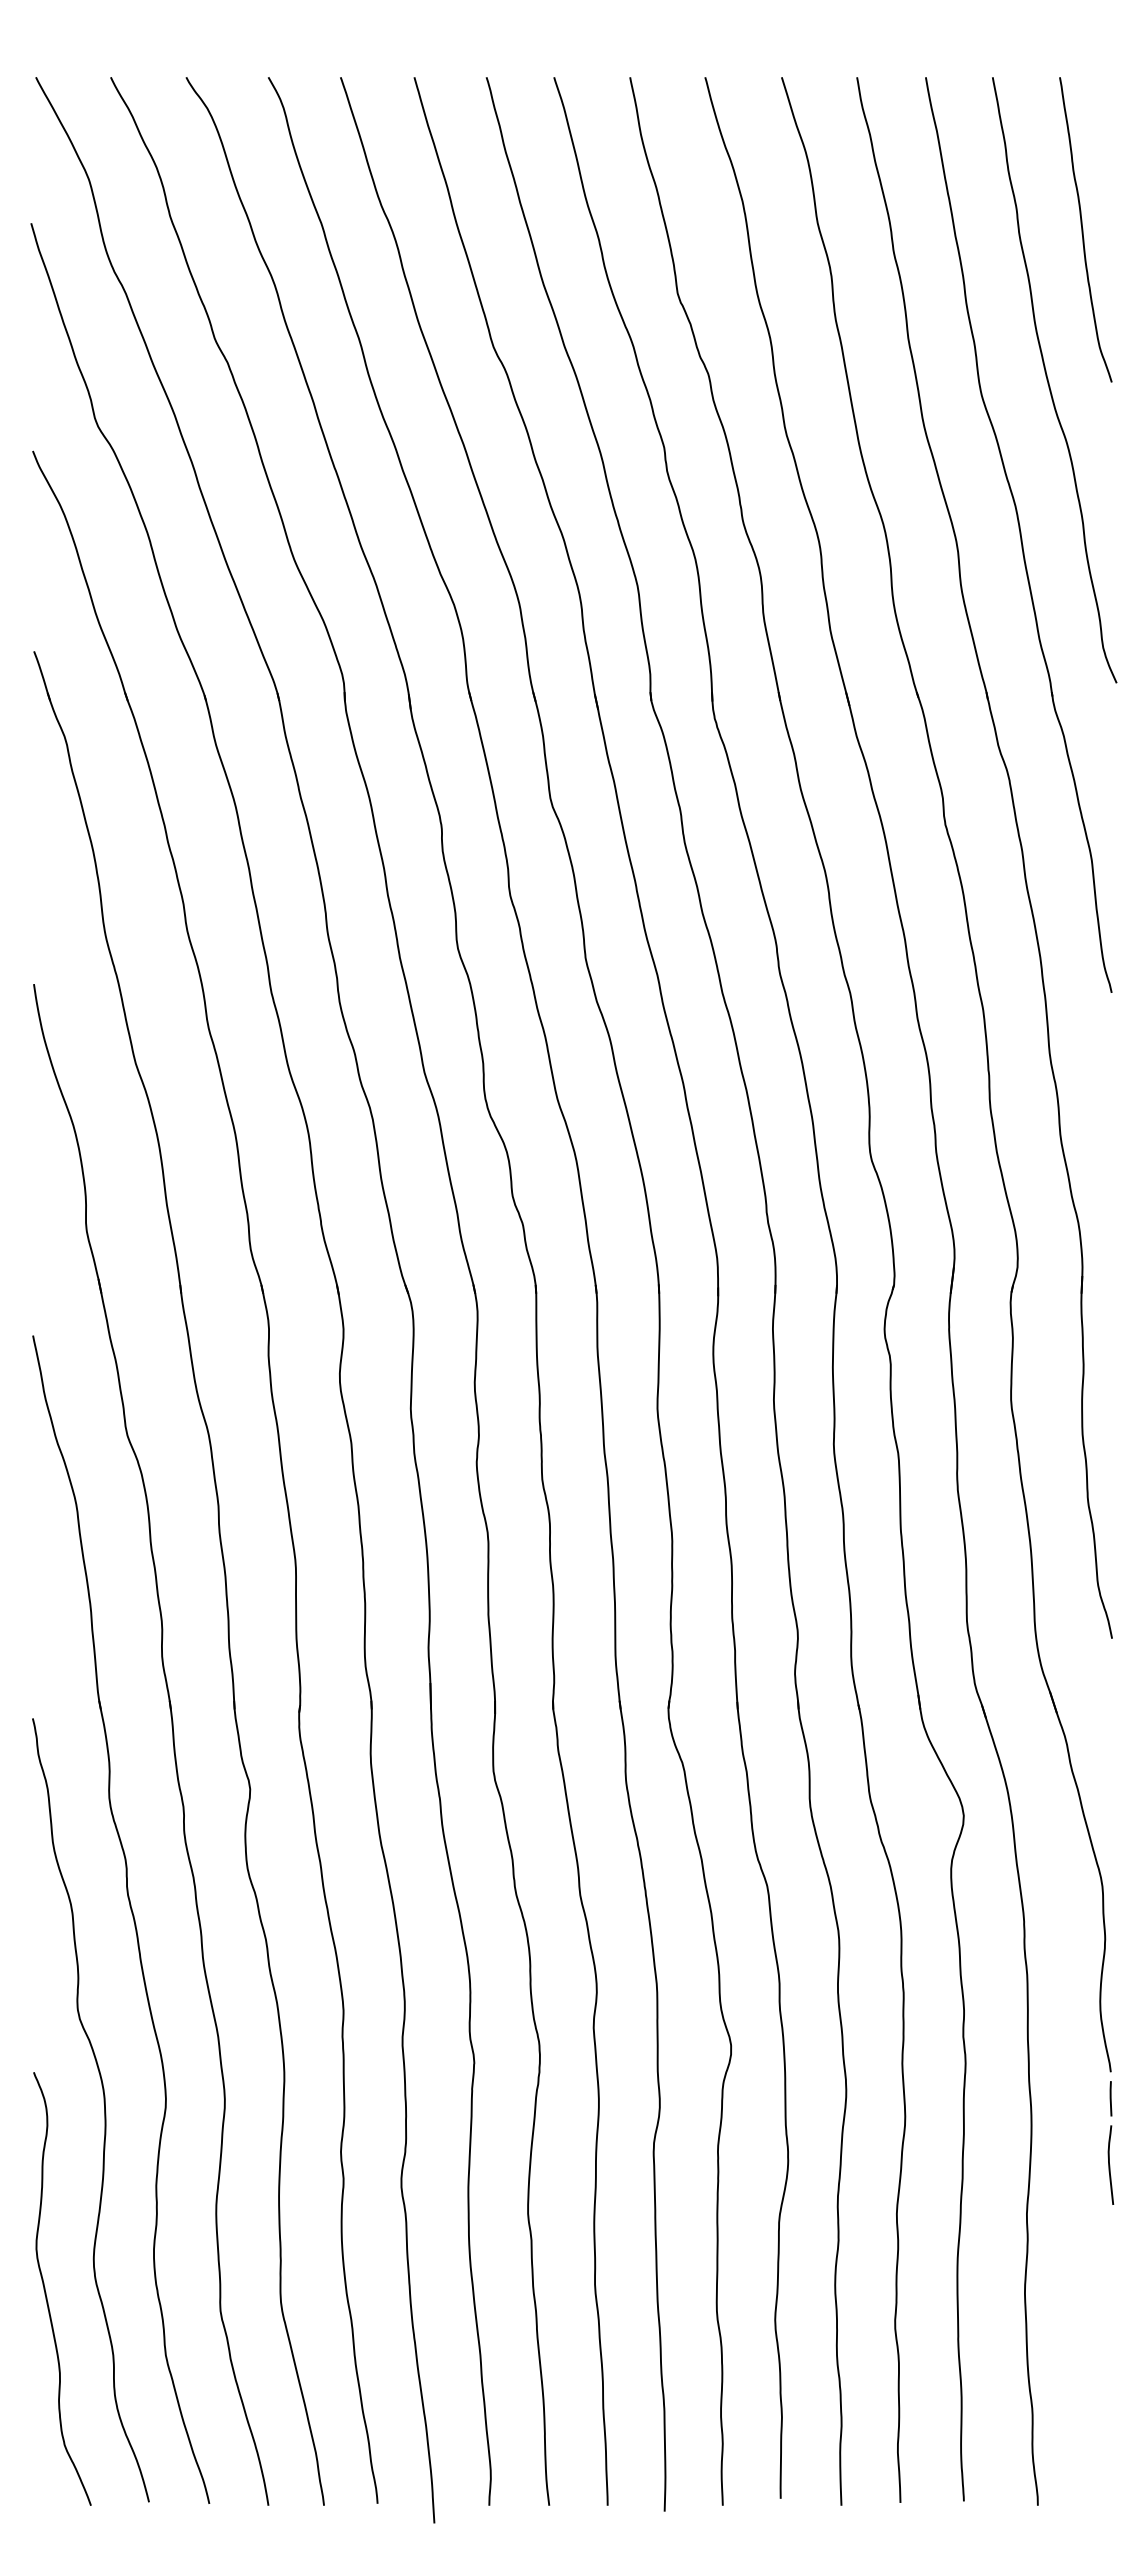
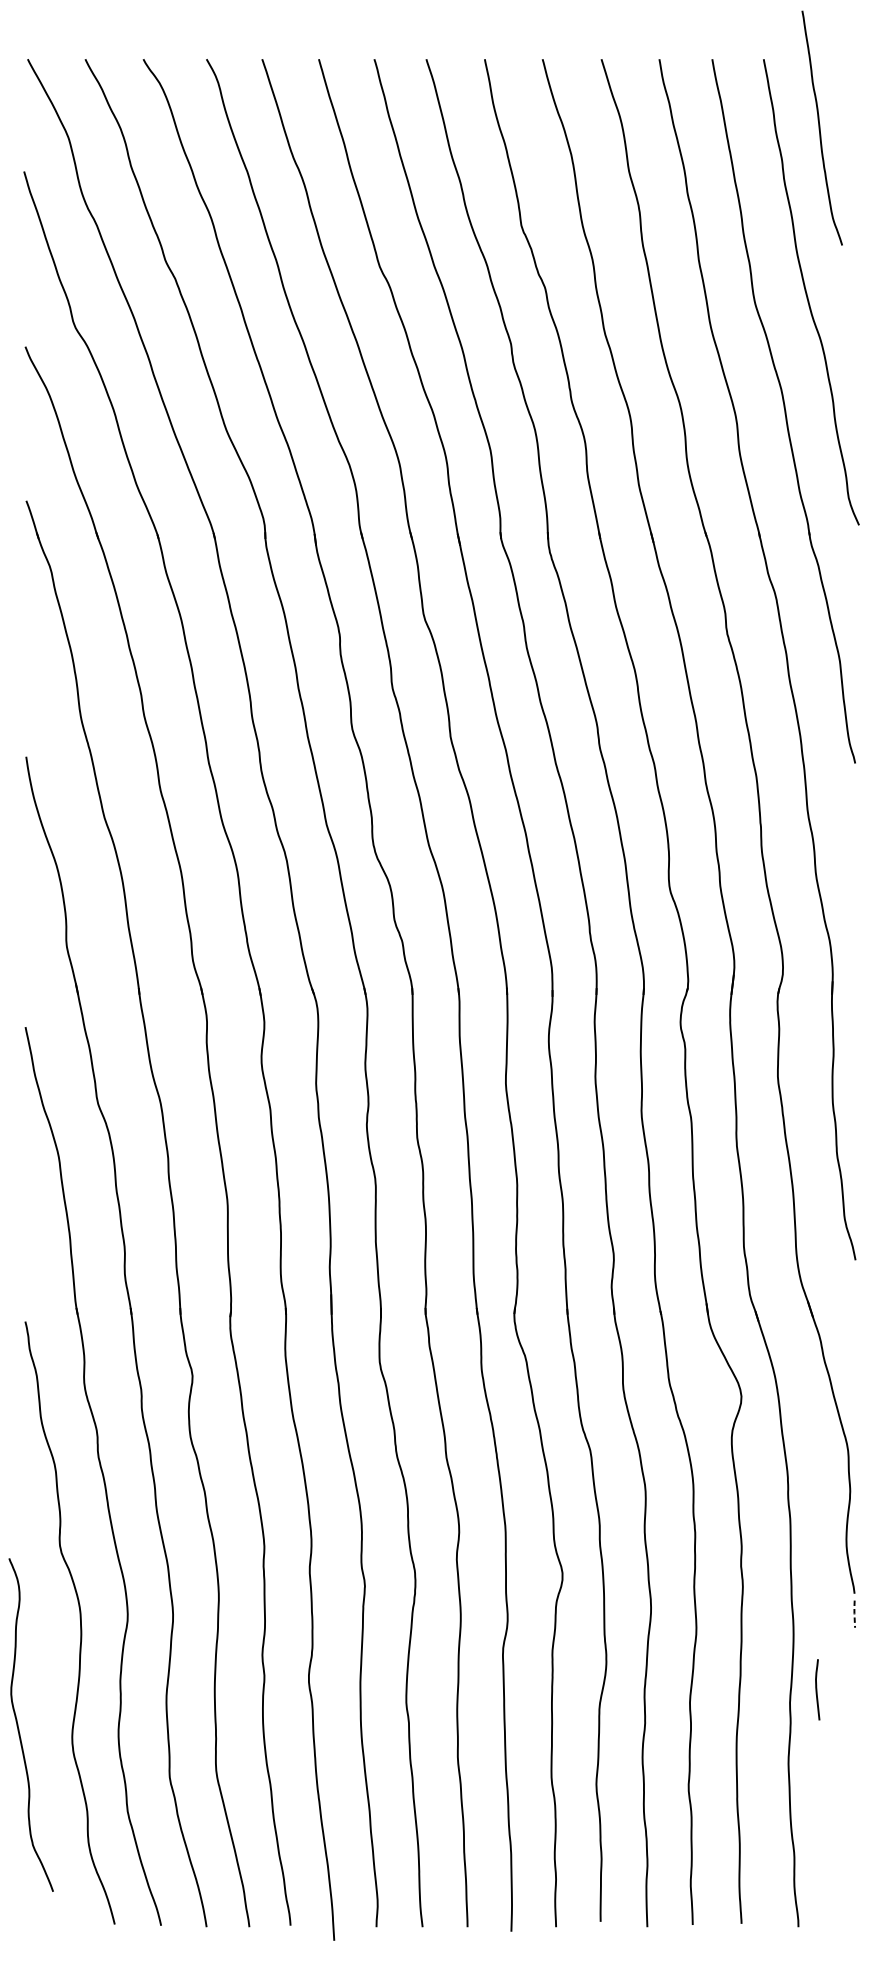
curve: (1083, 229) -> (820, 127), moved
line: (1110, 2098) -> (854, 1613), solid -> dashed
curve: (1109, 2164) -> (816, 1689), moved
curve: (46, 2292) -> (18, 1727), moved

